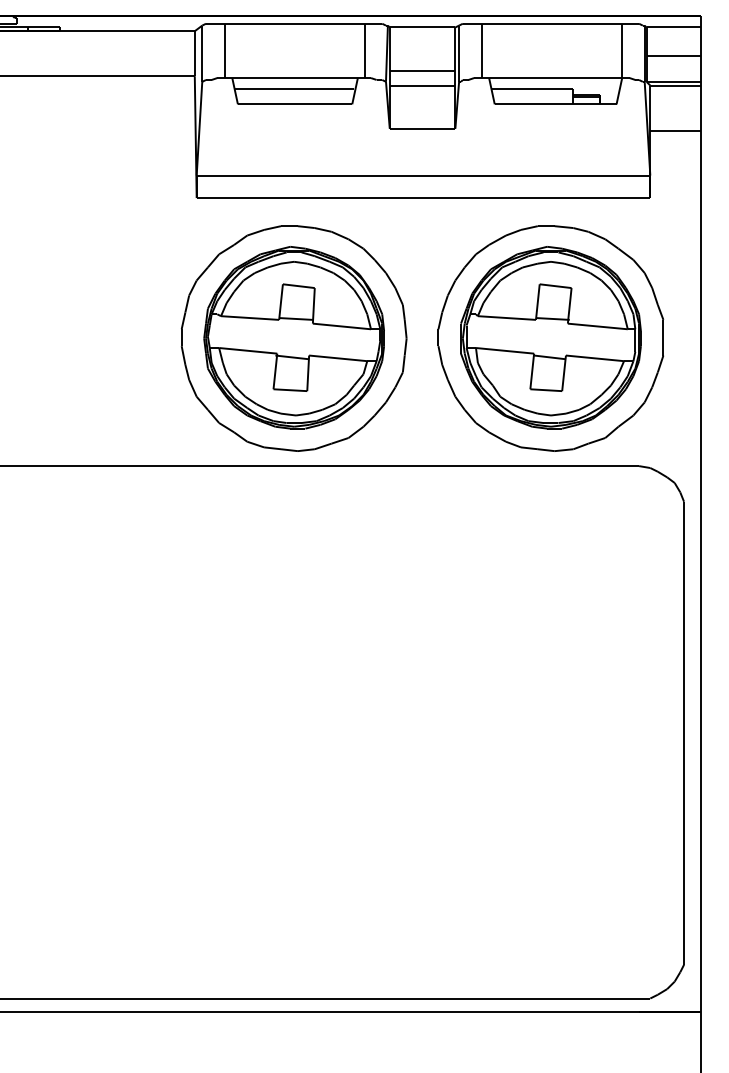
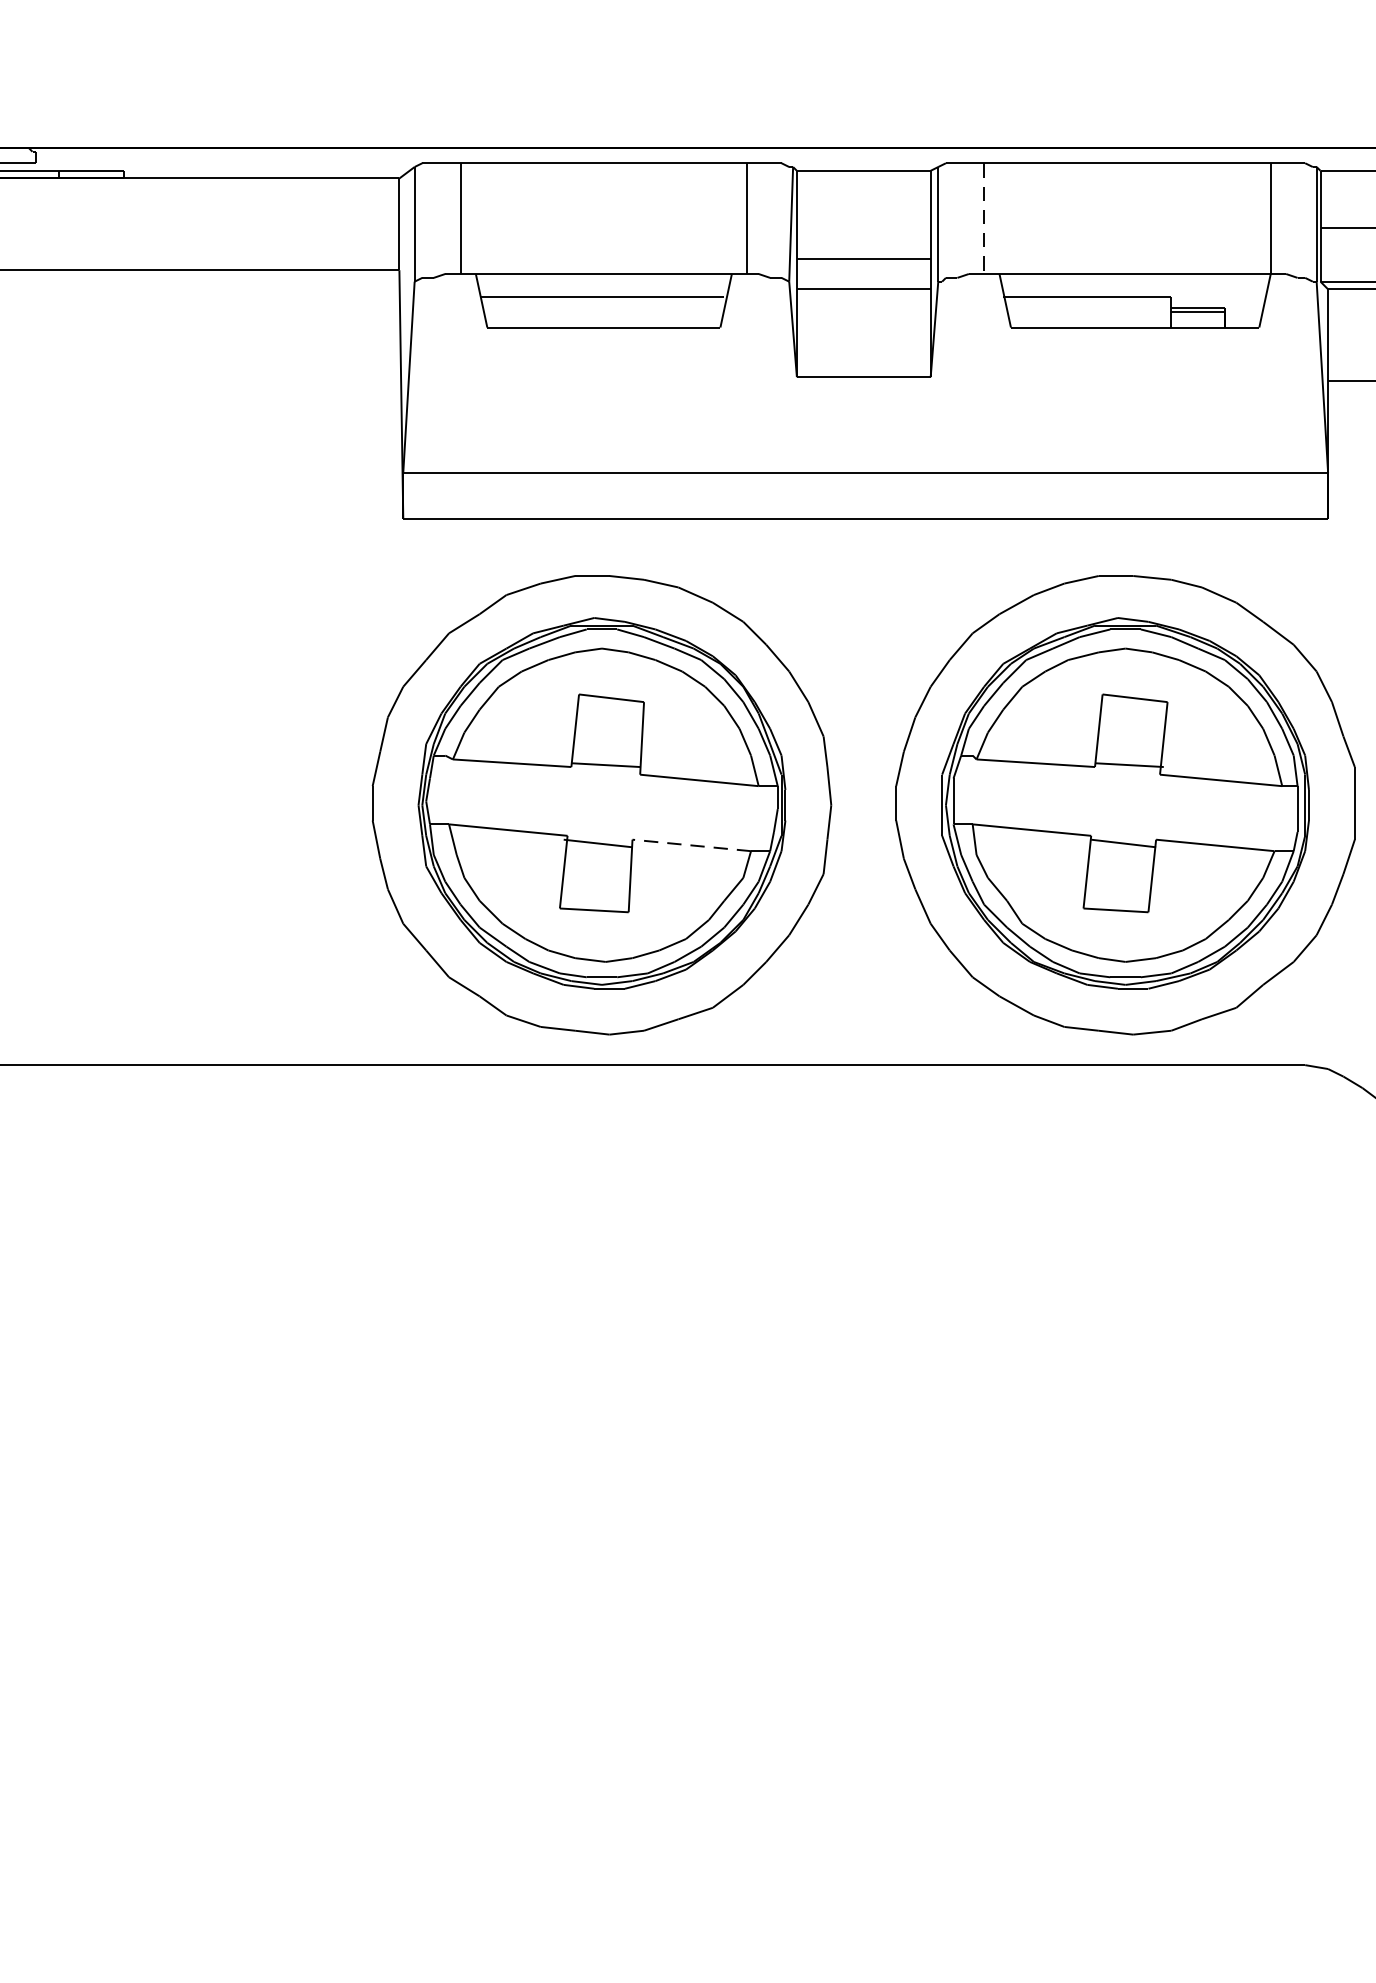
line: (481, 51) -> (983, 219), solid -> dashed
line: (337, 358) -> (690, 845), solid -> dashed

